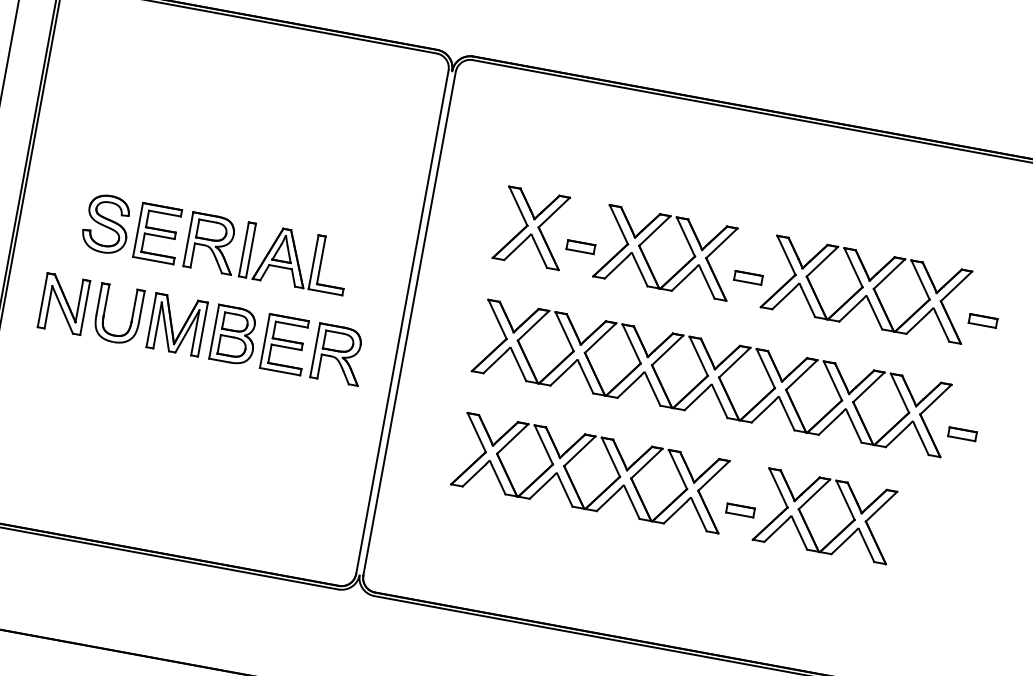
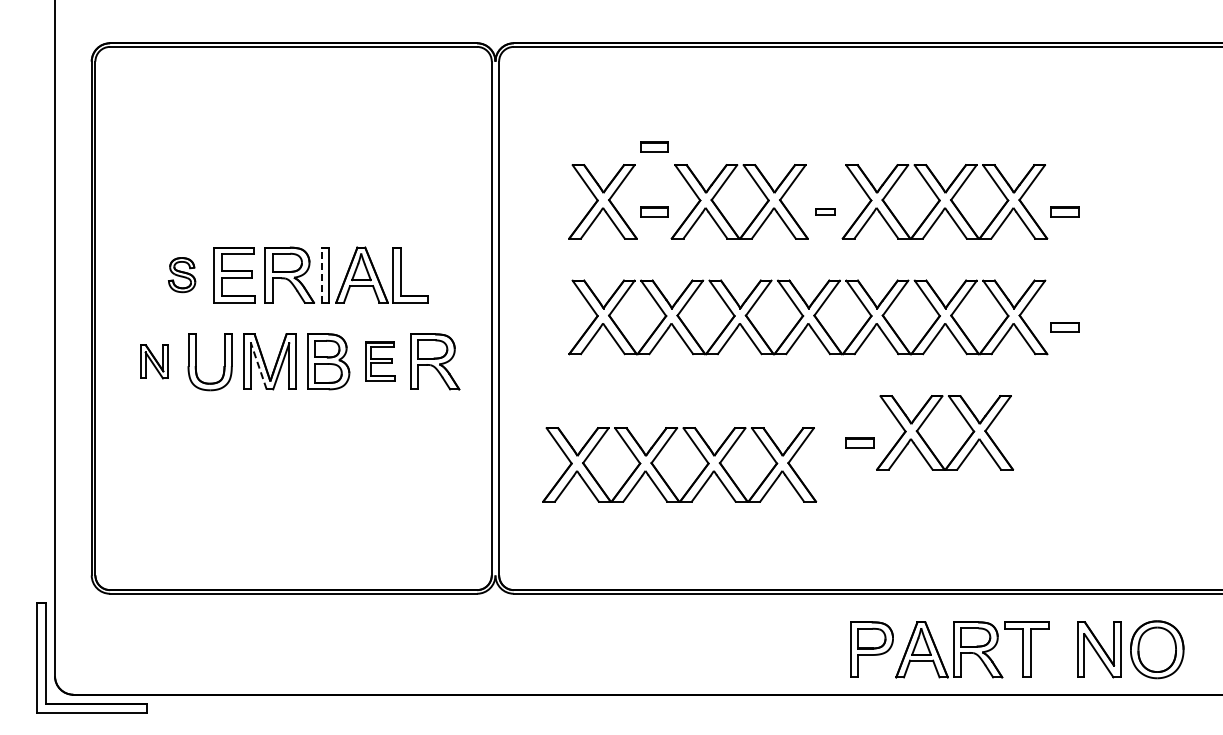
part: (592, 183) -> (654, 146), added
part: (106, 223) -> (181, 274), size x0.6
line: (244, 249) -> (322, 275), solid -> dashed
part: (747, 277) -> (824, 211), size x0.7
part: (64, 303) -> (154, 361), size x0.6
line: (165, 326) -> (258, 365), solid -> dashed
part: (285, 344) -> (380, 361), size x0.7
part: (573, 482) -> (663, 477), moved

